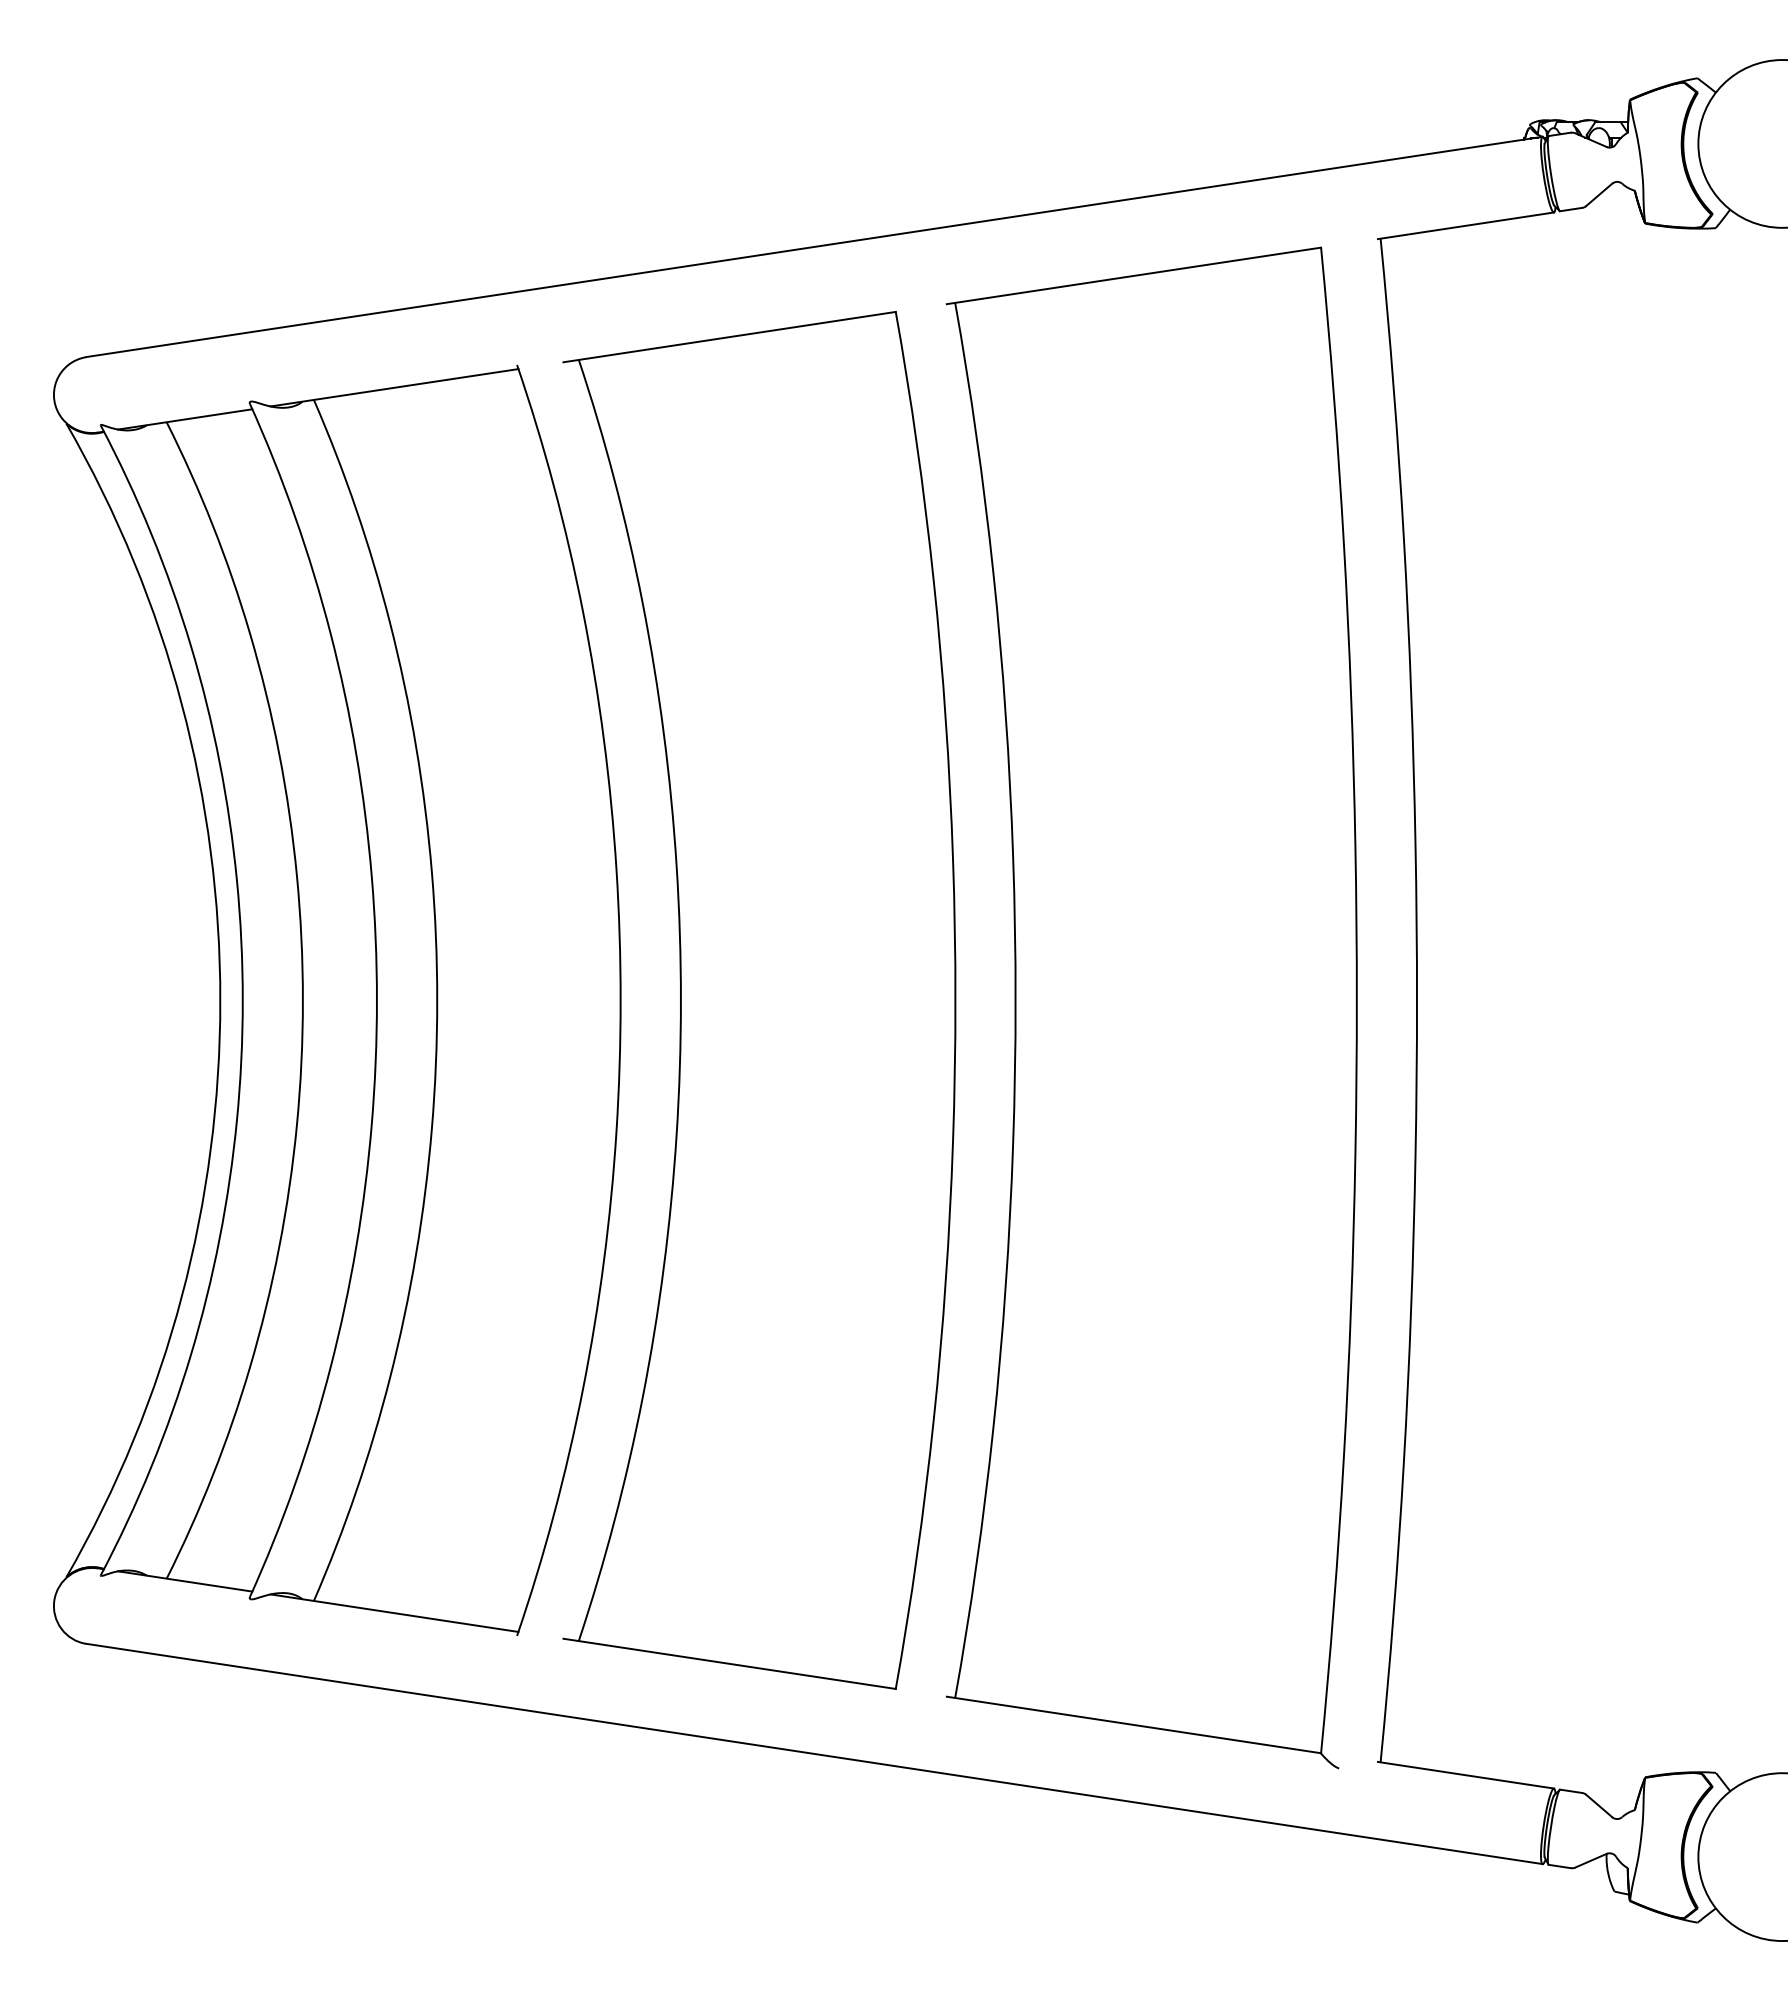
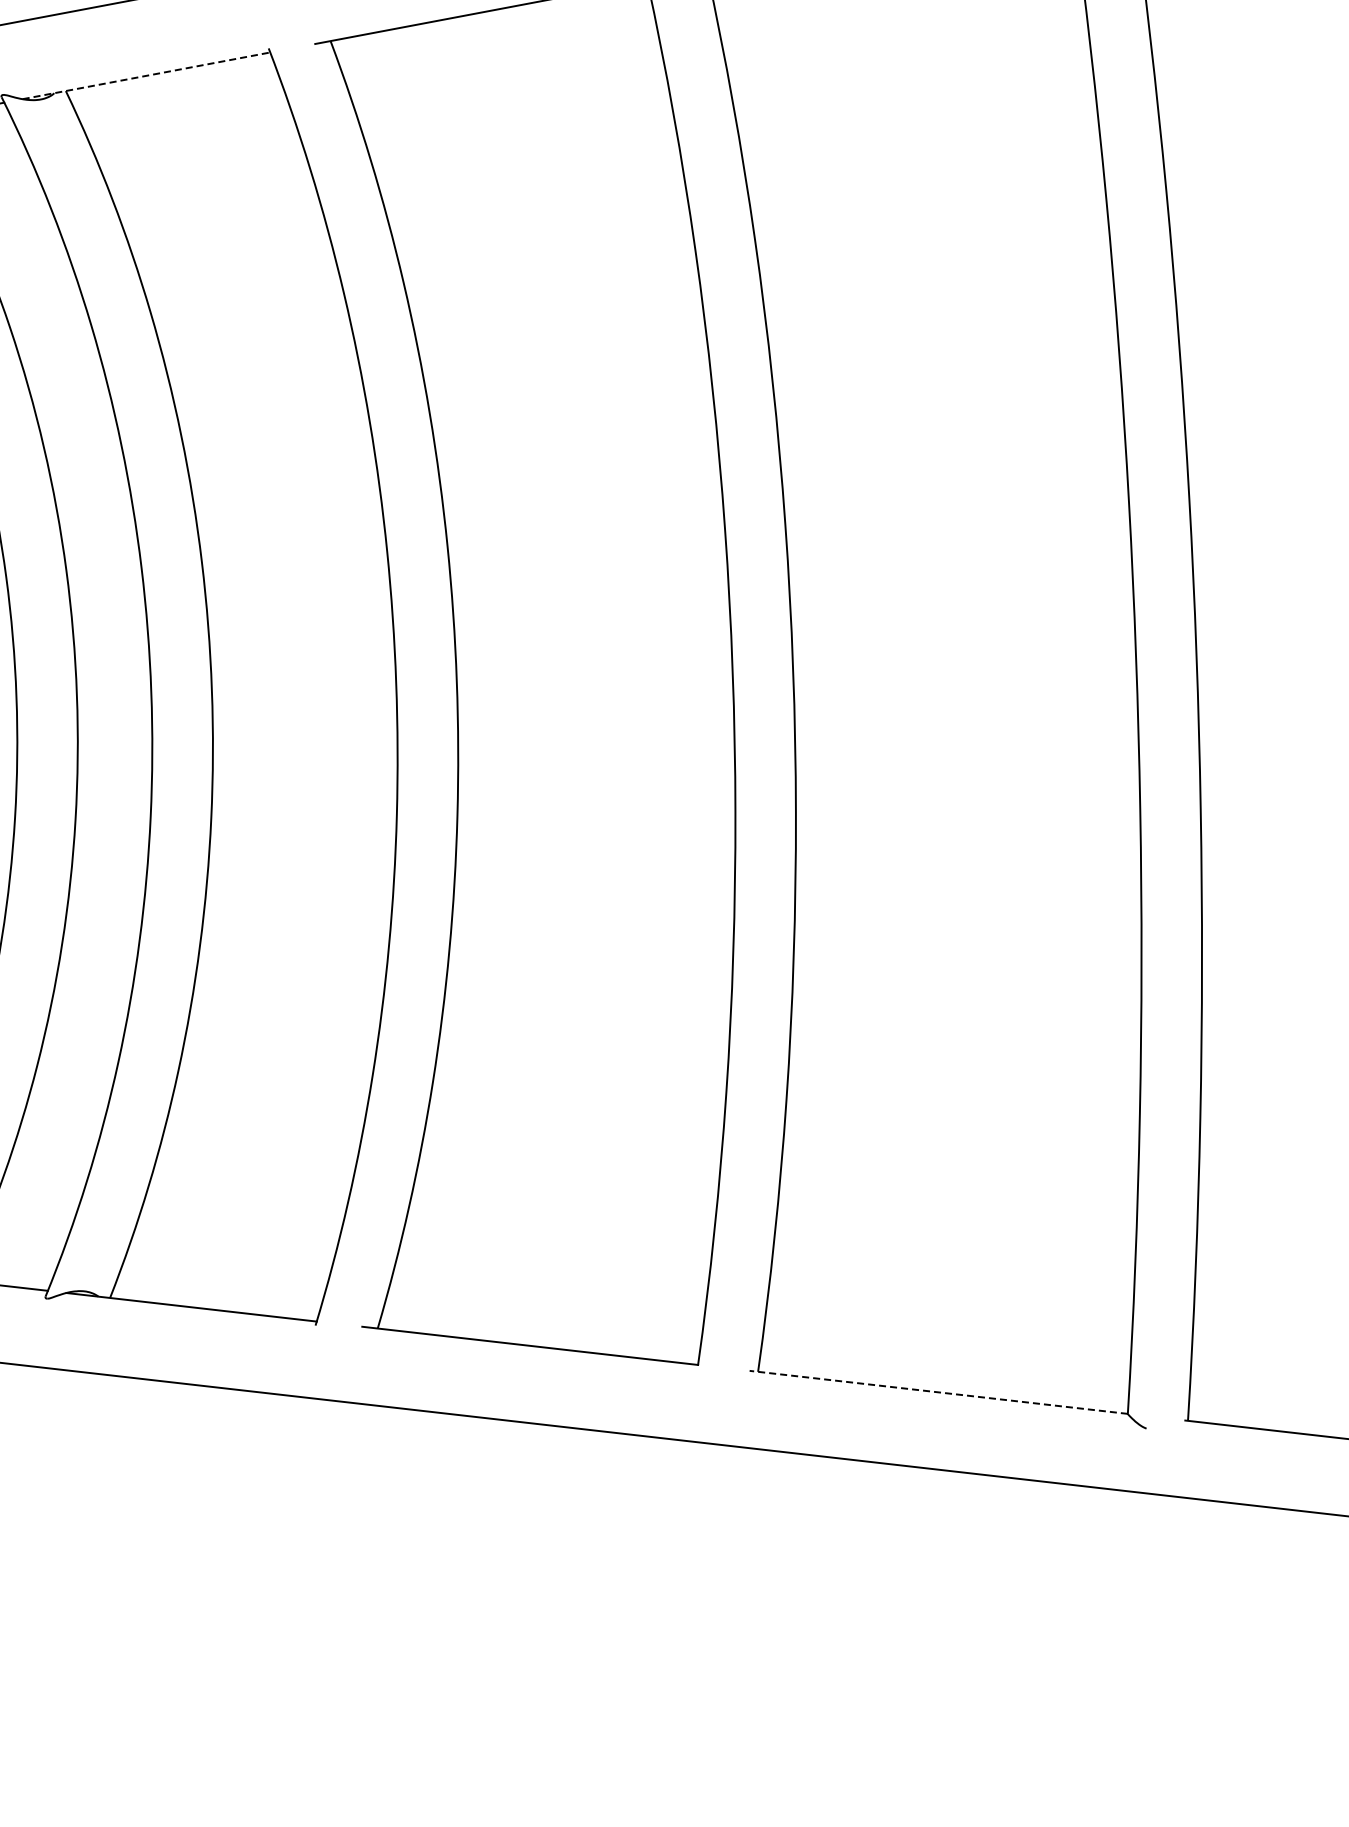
line: (395, 387) -> (147, 75), solid -> dashed
line: (1133, 1724) -> (938, 1391), solid -> dashed

